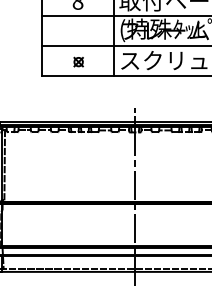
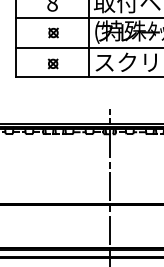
part: (78, 30) -> (52, 32), added

